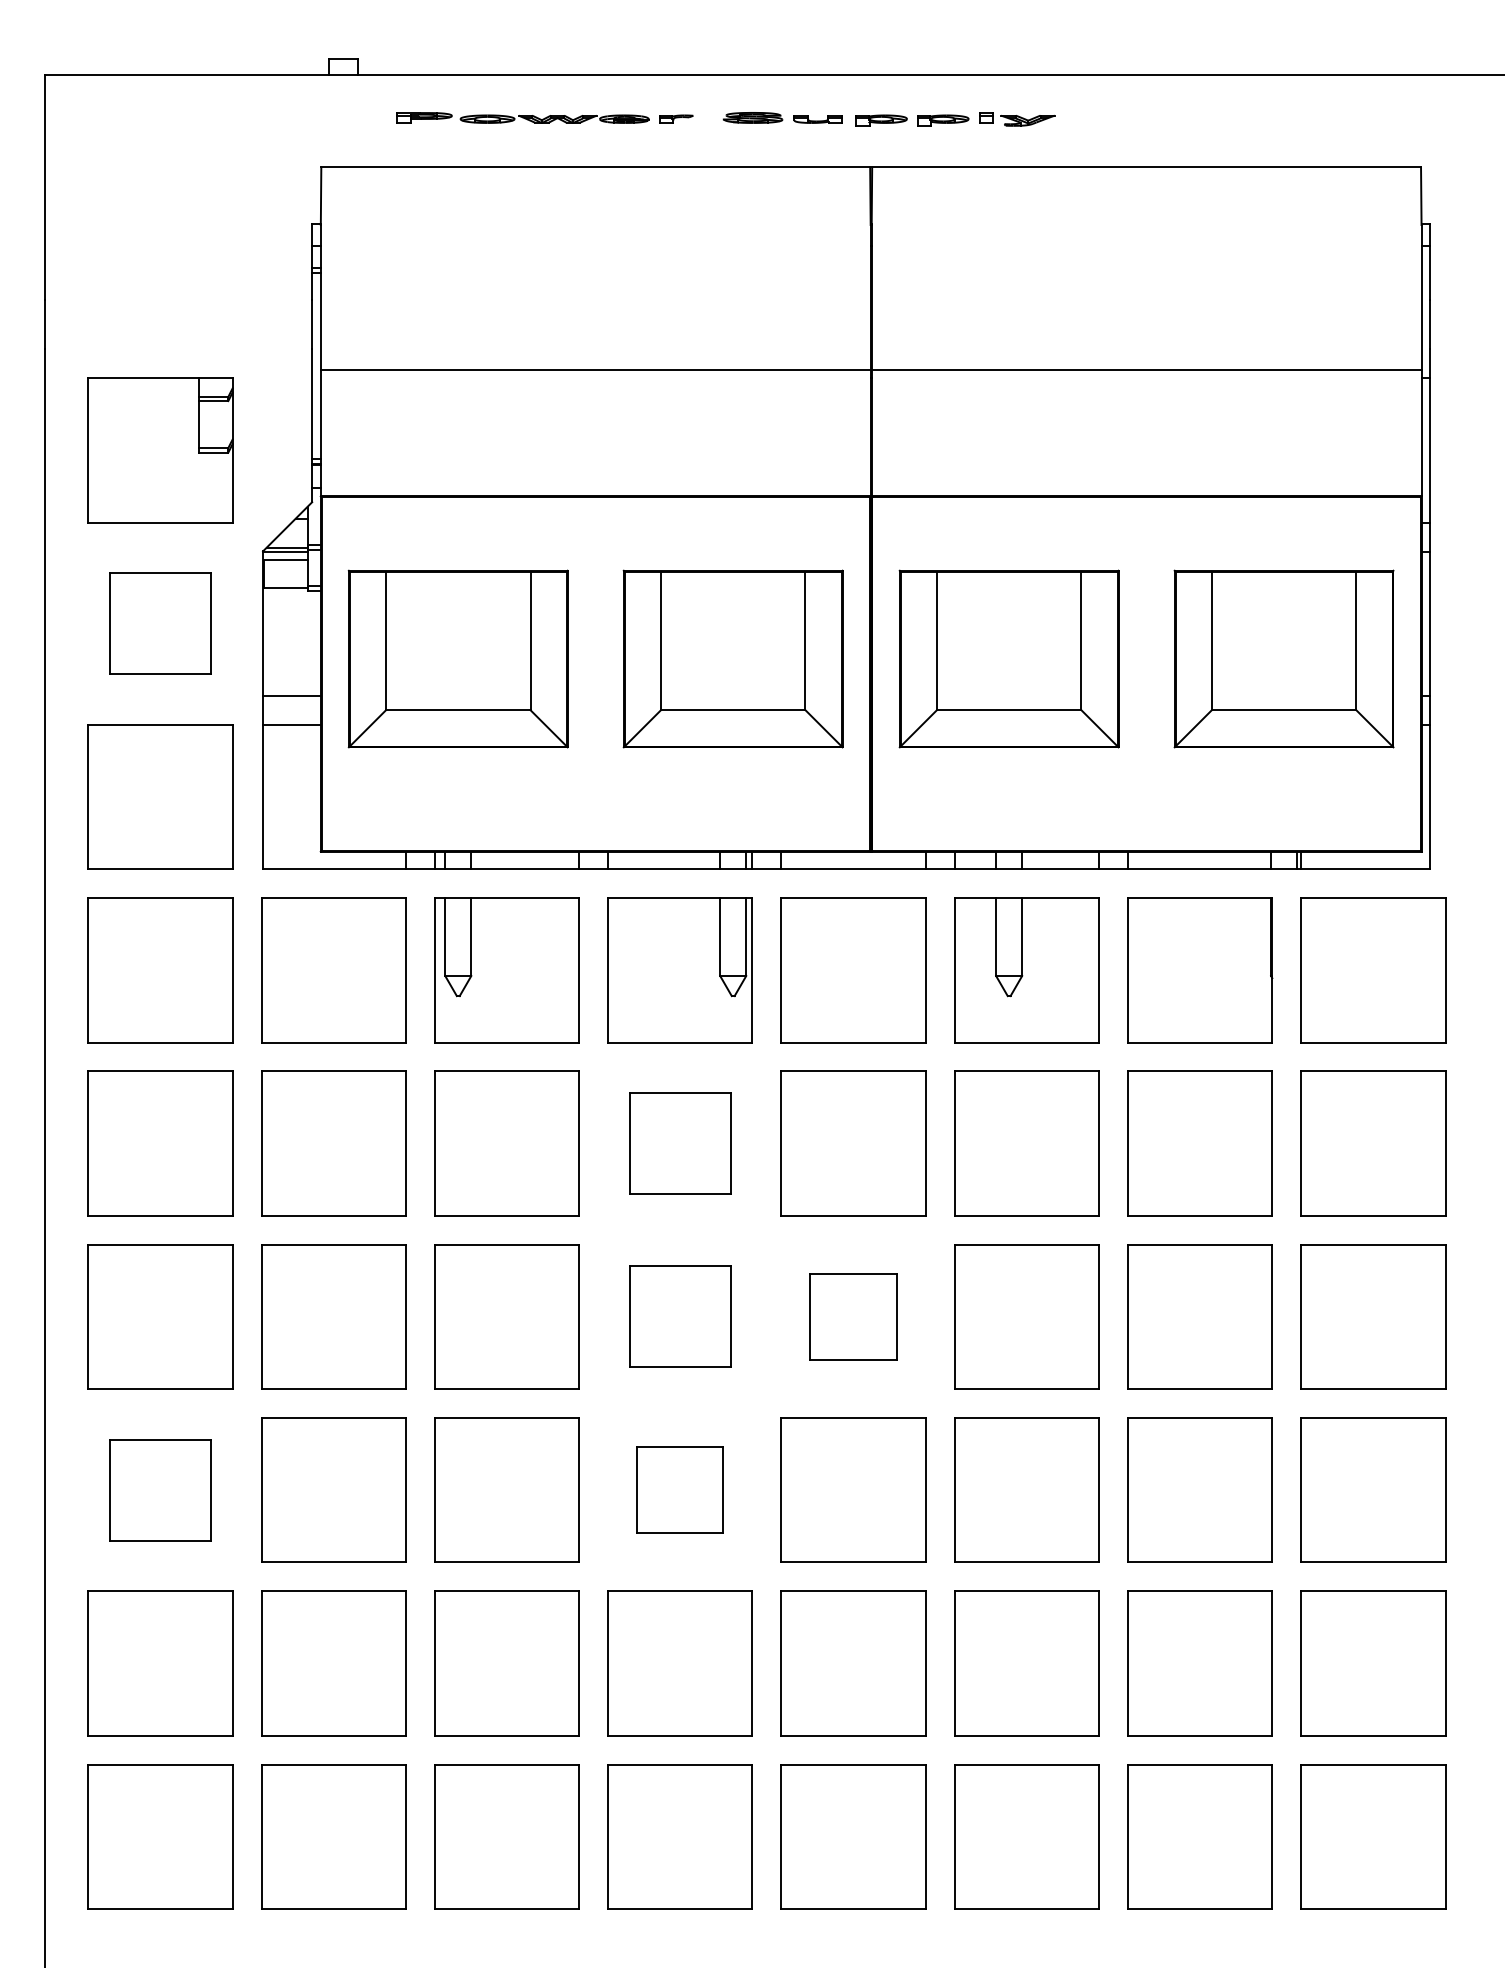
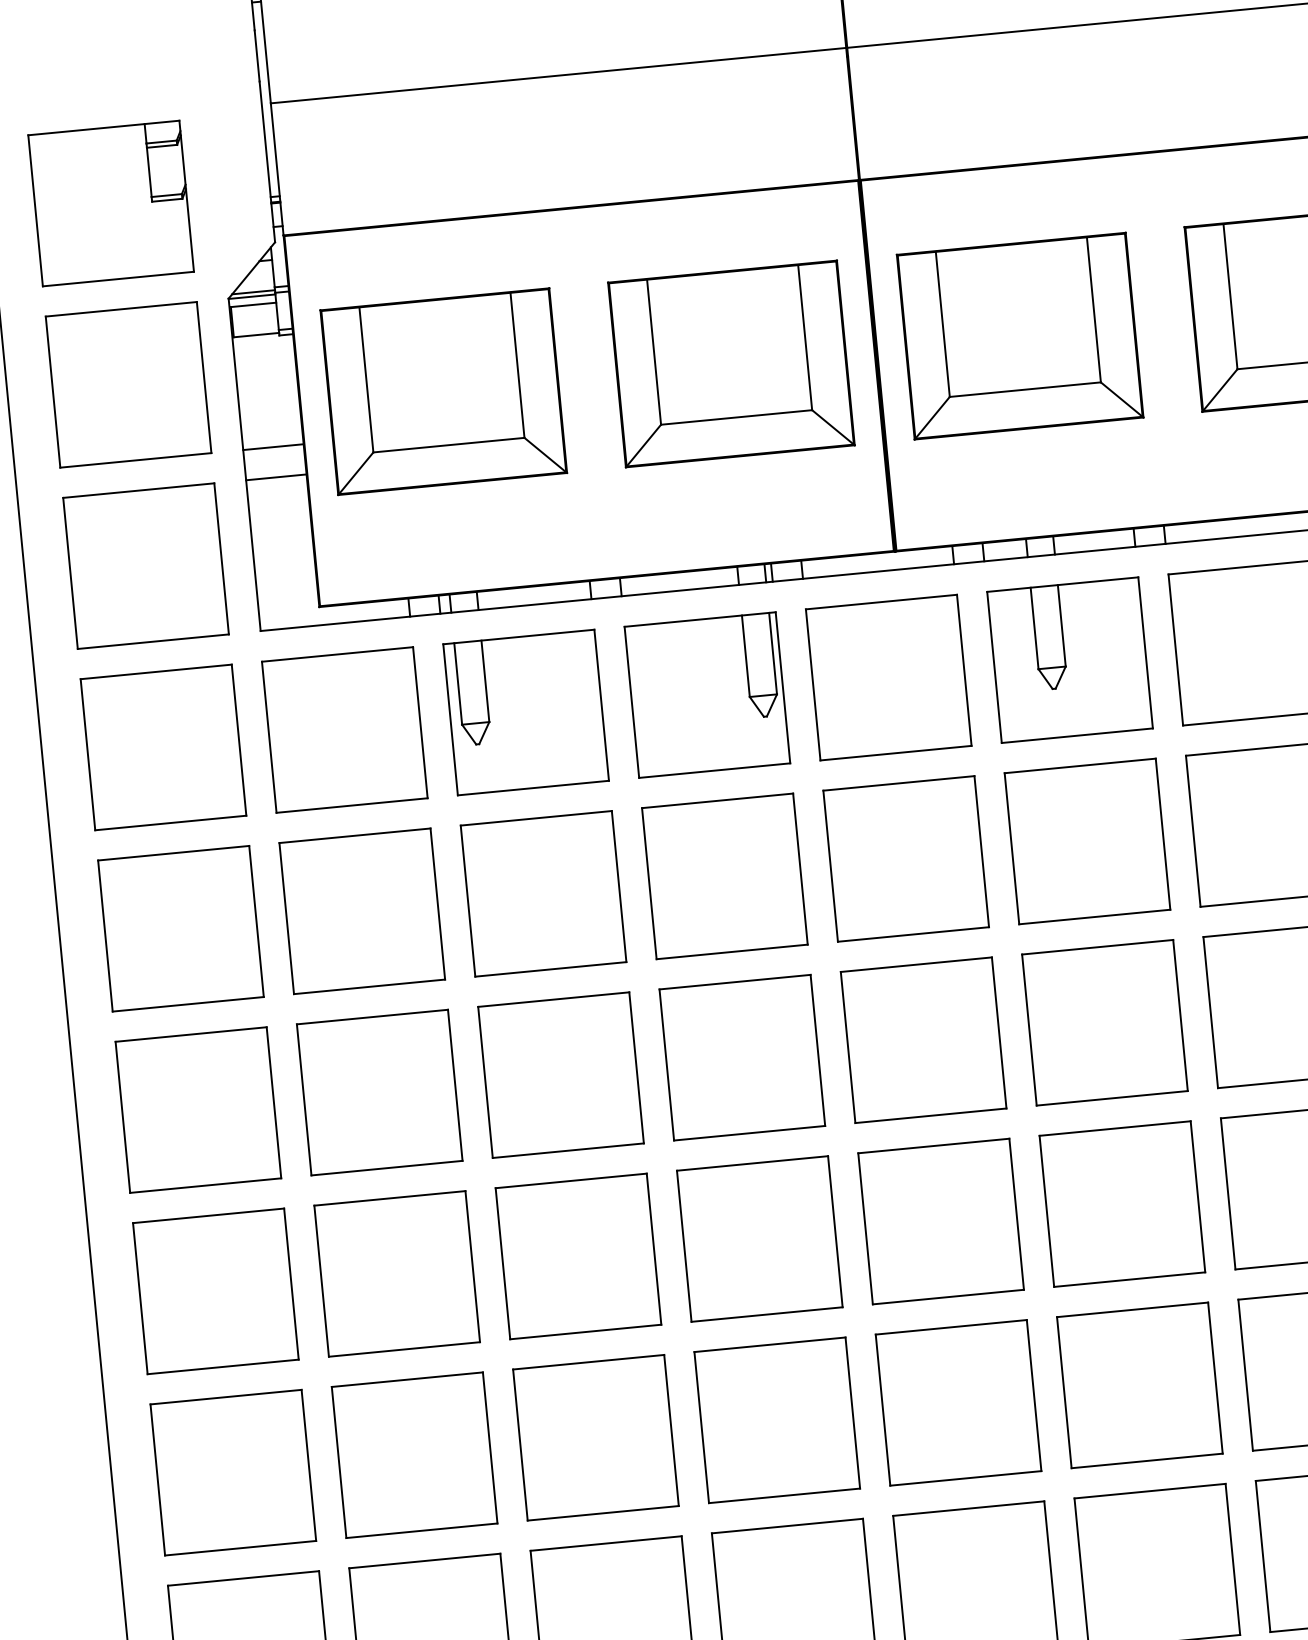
part: (160, 623) -> (128, 384), size x1.43
part: (679, 1143) -> (724, 876), size x1.43
part: (679, 1316) -> (741, 1057), size x1.43
part: (853, 1316) -> (923, 1039), size x1.67
part: (160, 1489) -> (215, 1290), size x1.43
part: (679, 1489) -> (758, 1238), size x1.67

